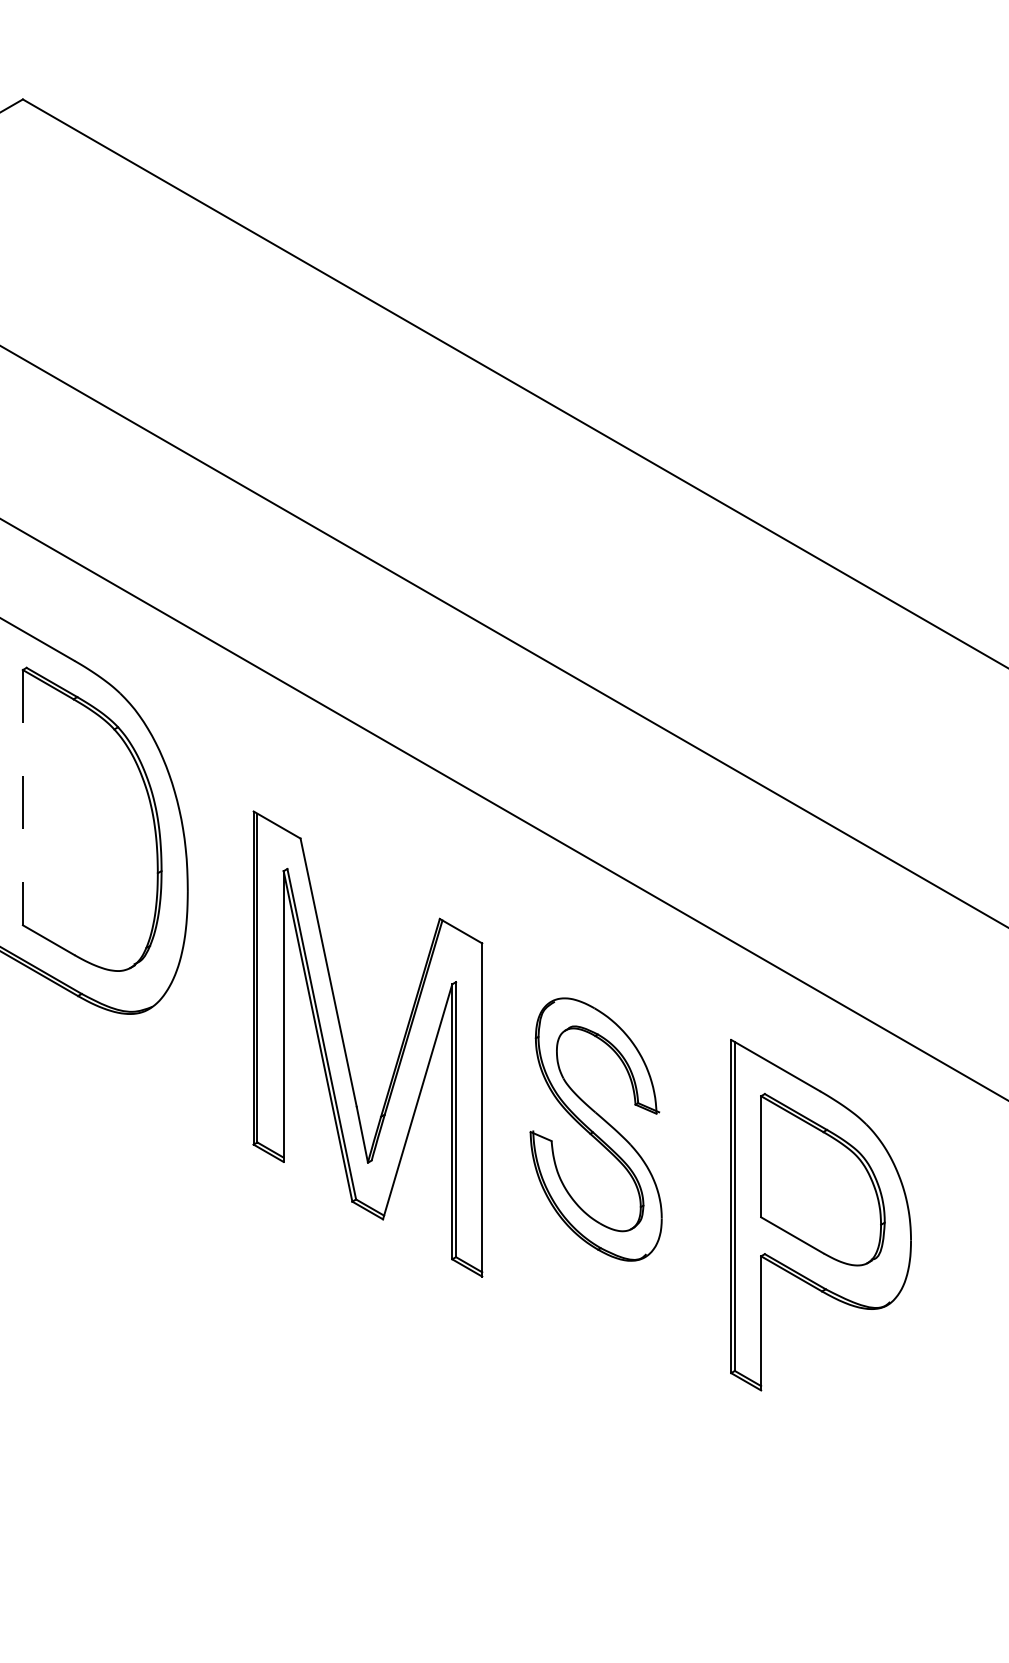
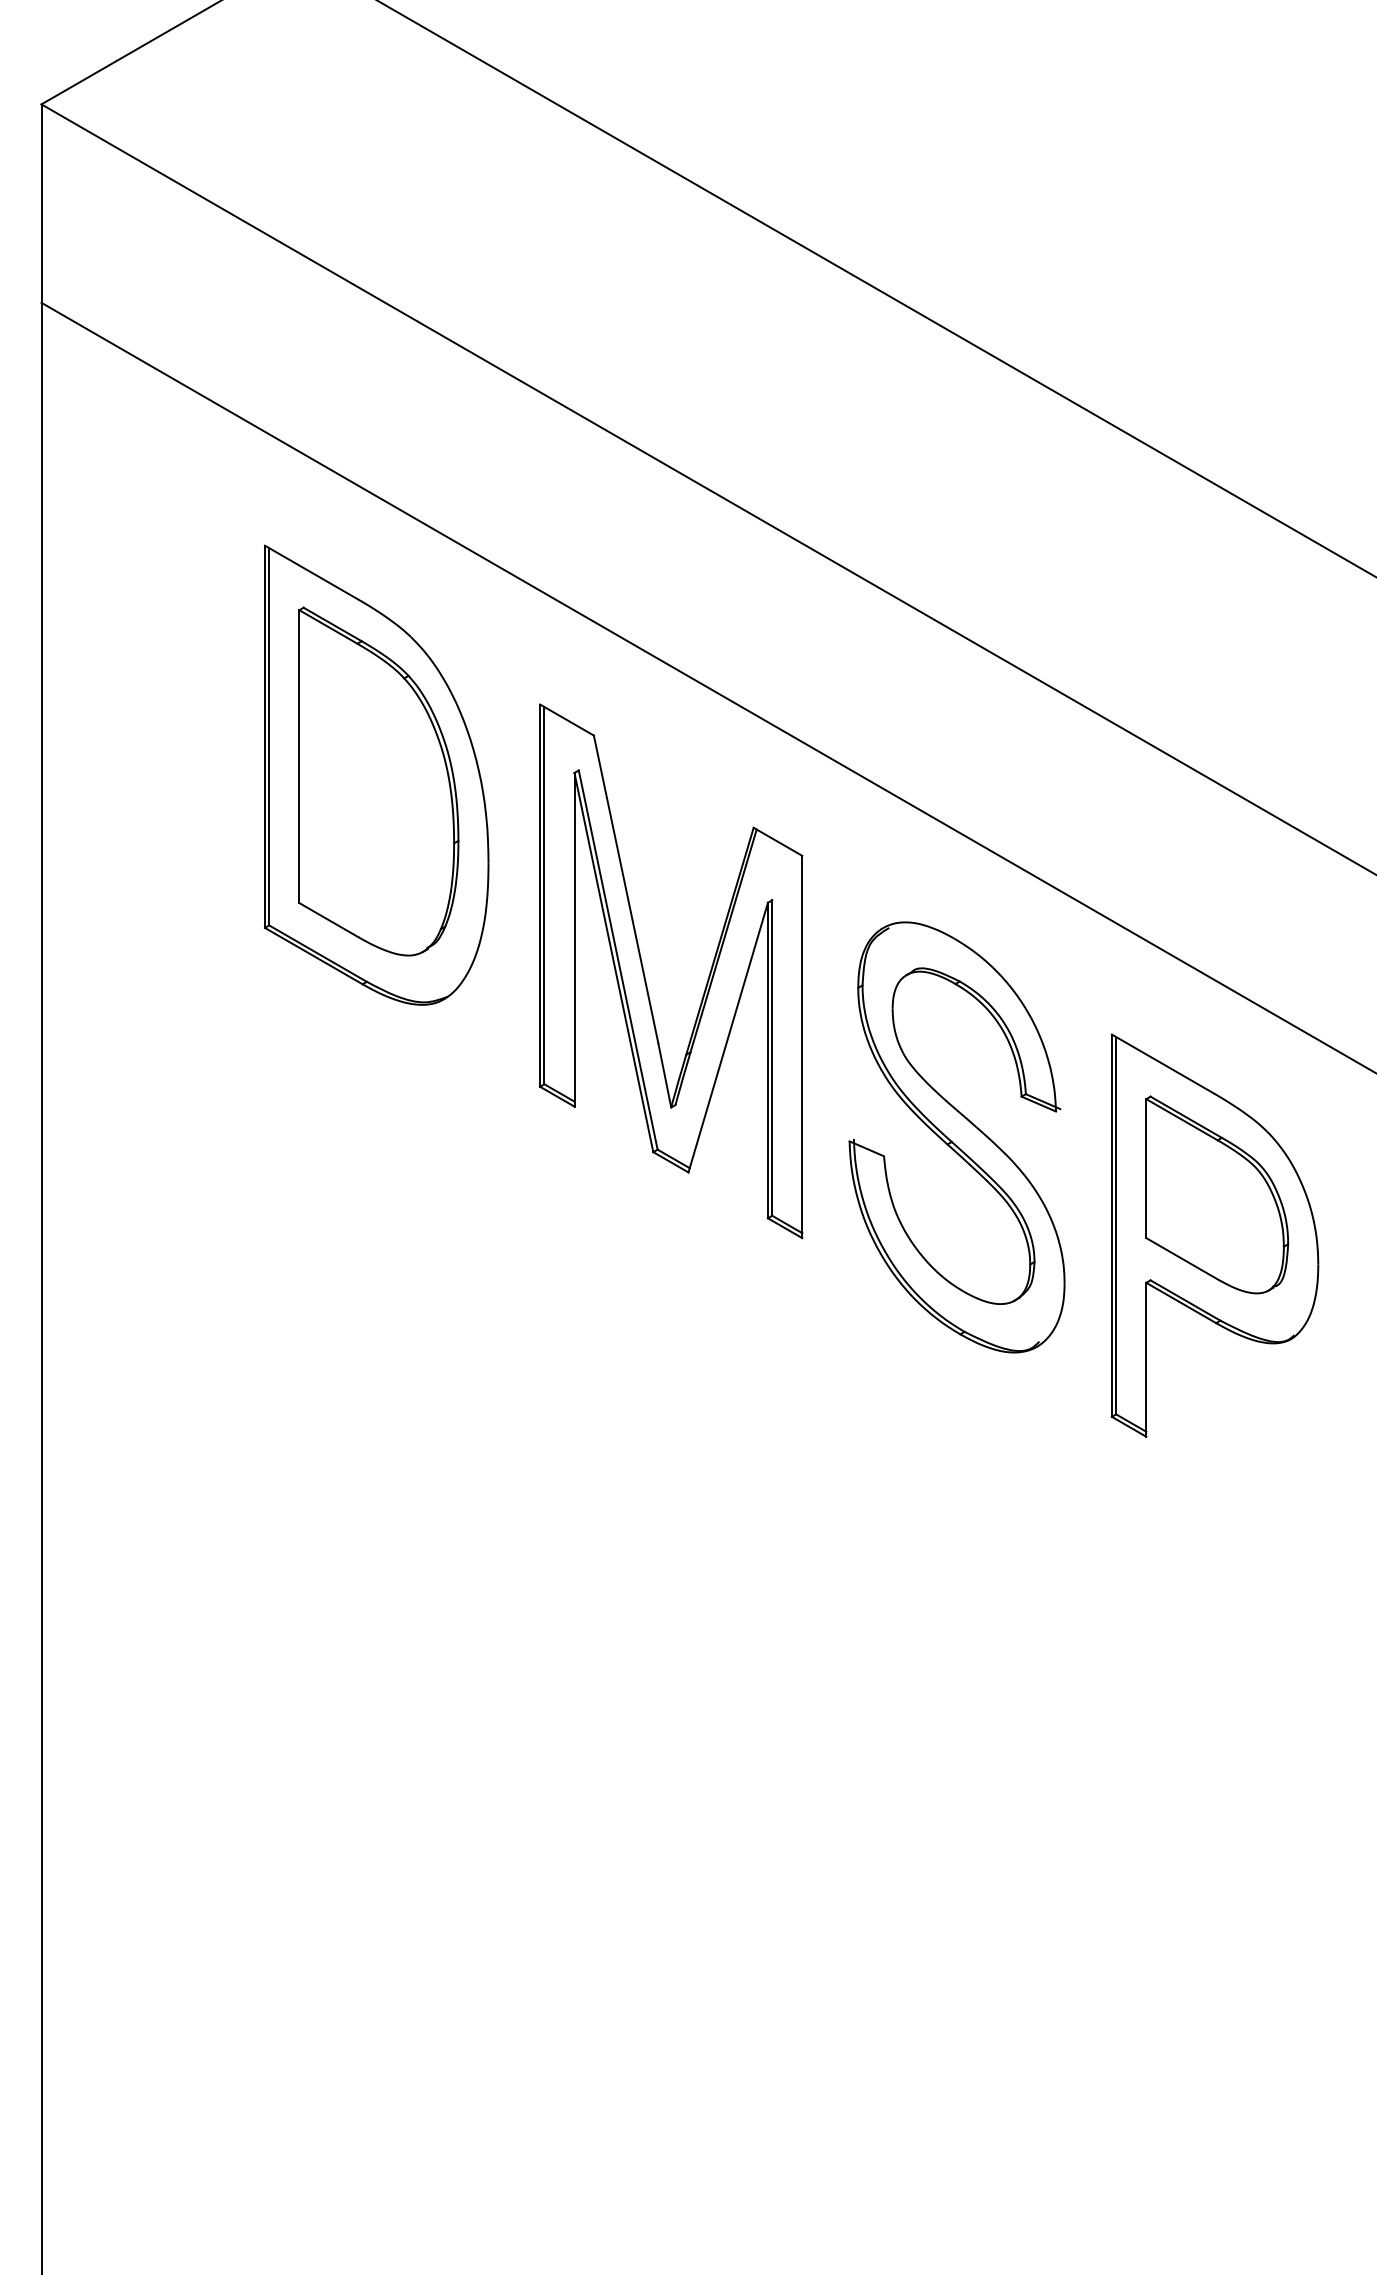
line: (23, 798) -> (299, 757), dashed -> solid
part: (345, 1047) -> (645, 975), moved
part: (595, 1129) -> (956, 1137), size x1.43

